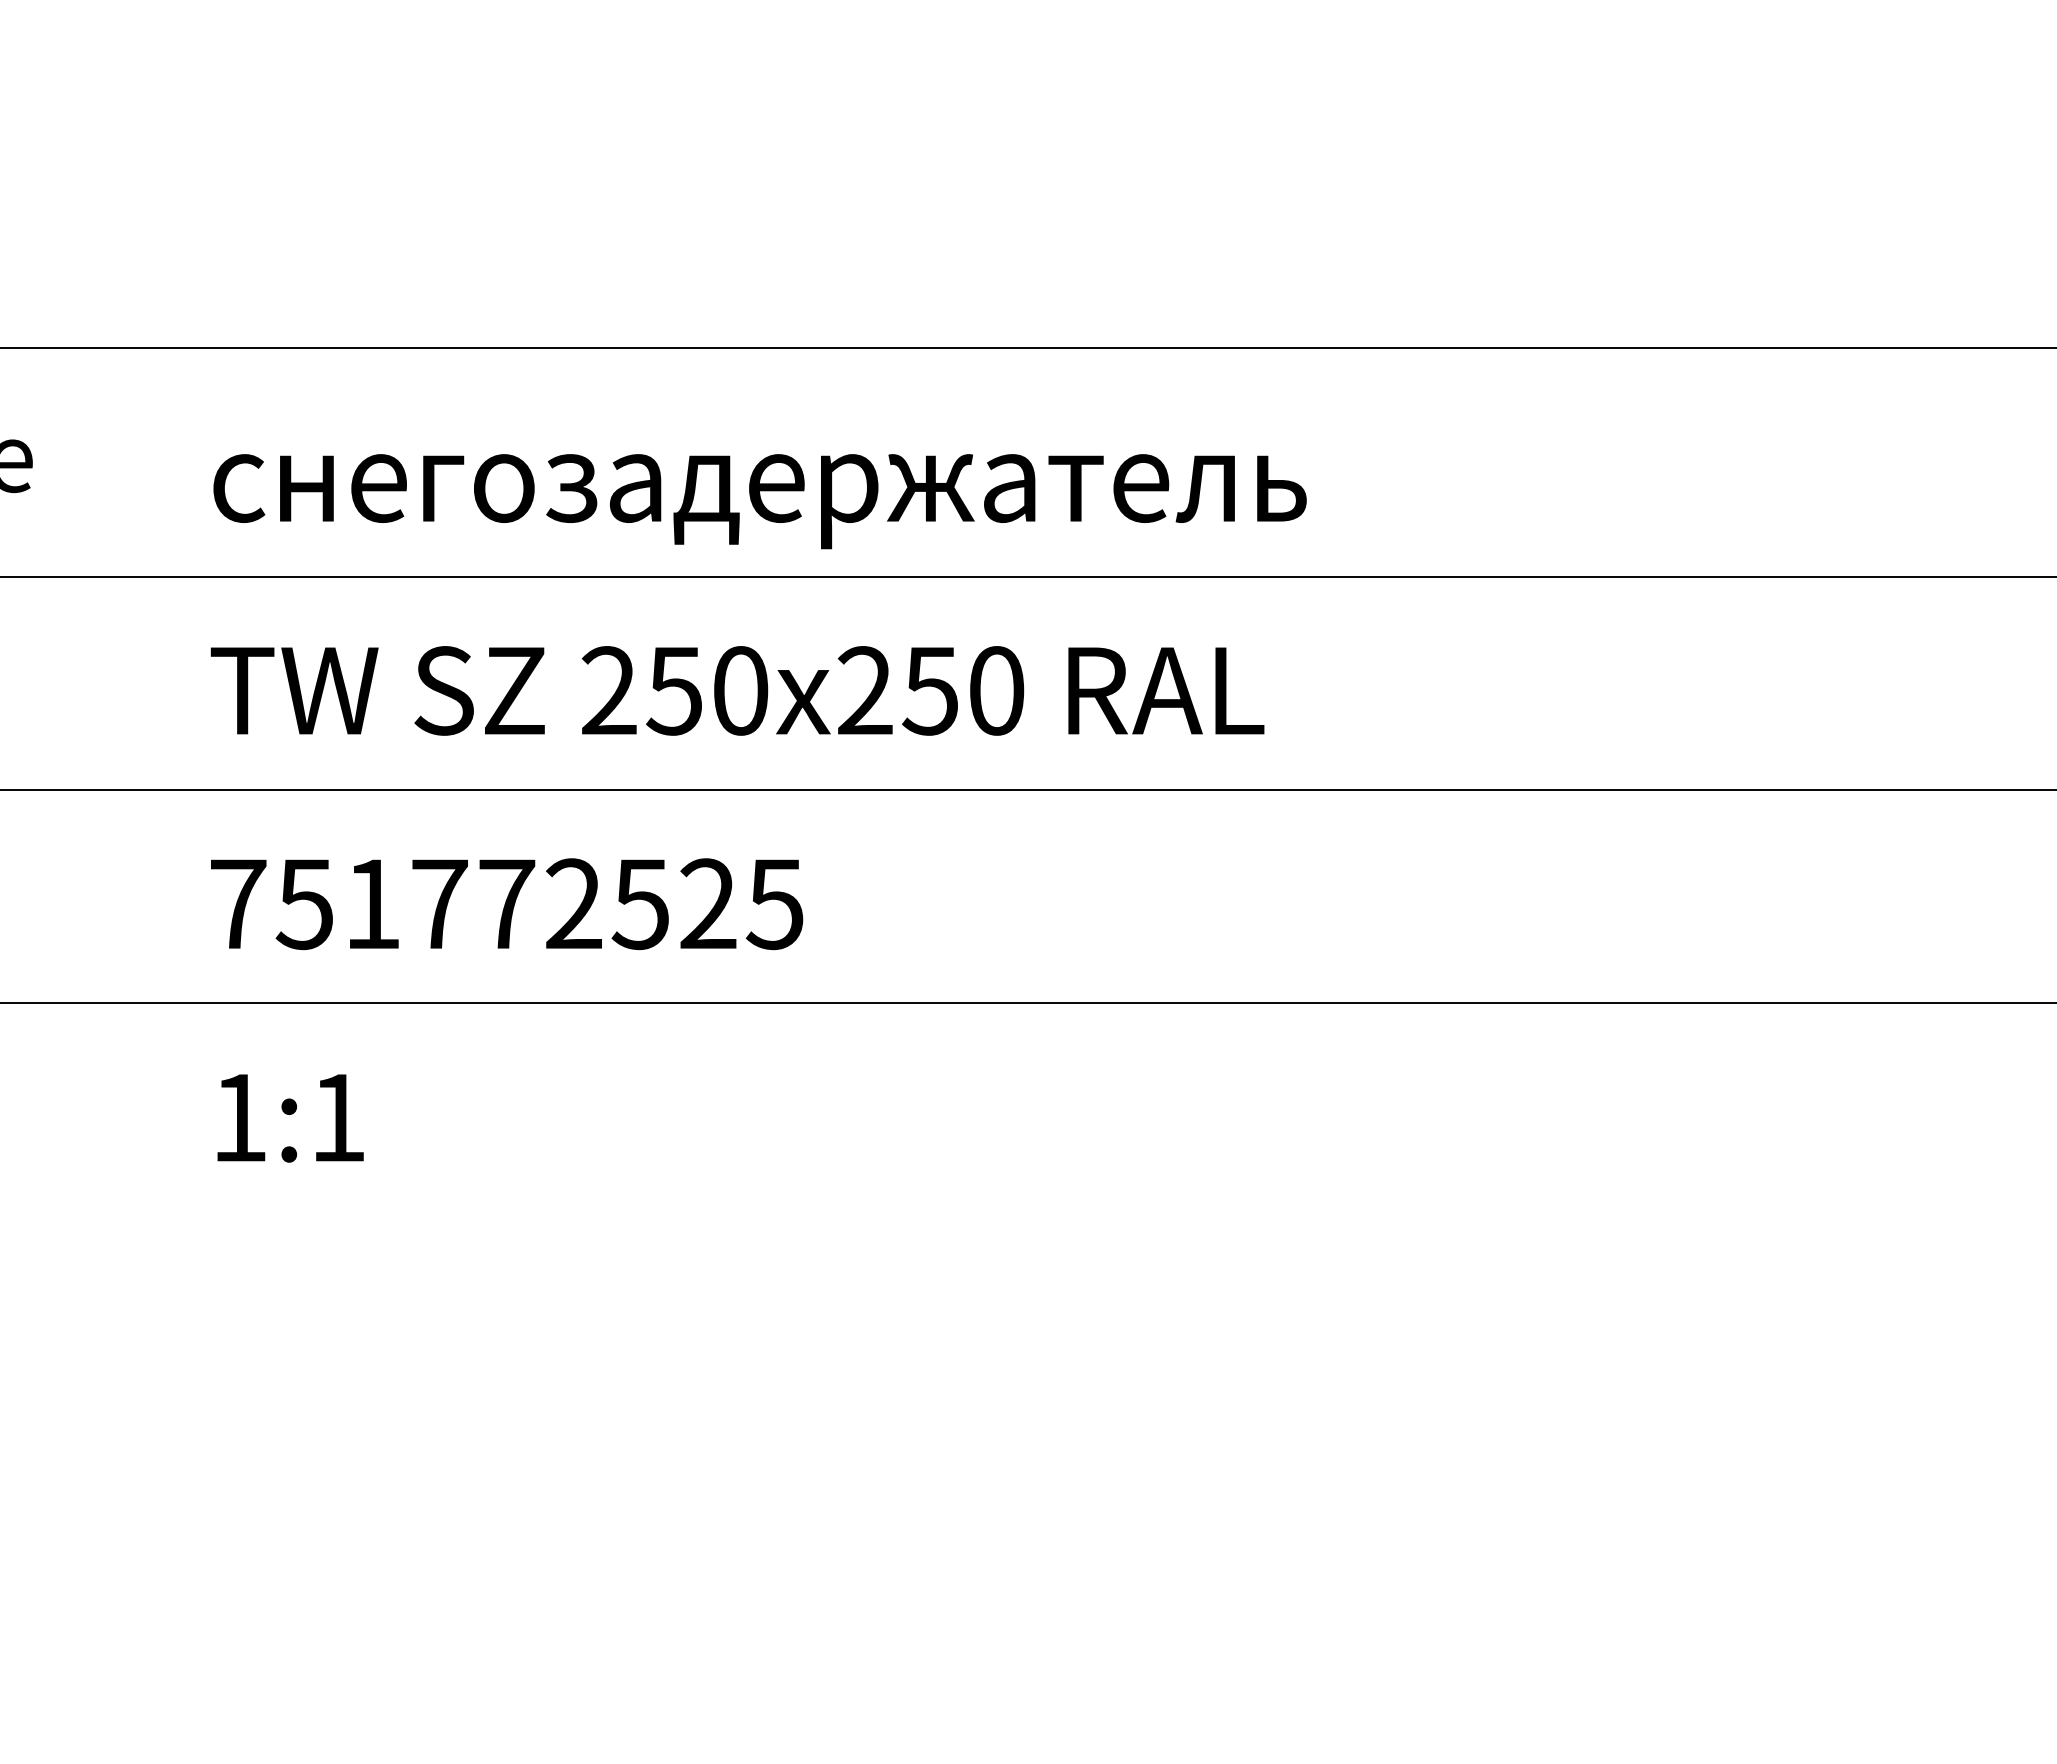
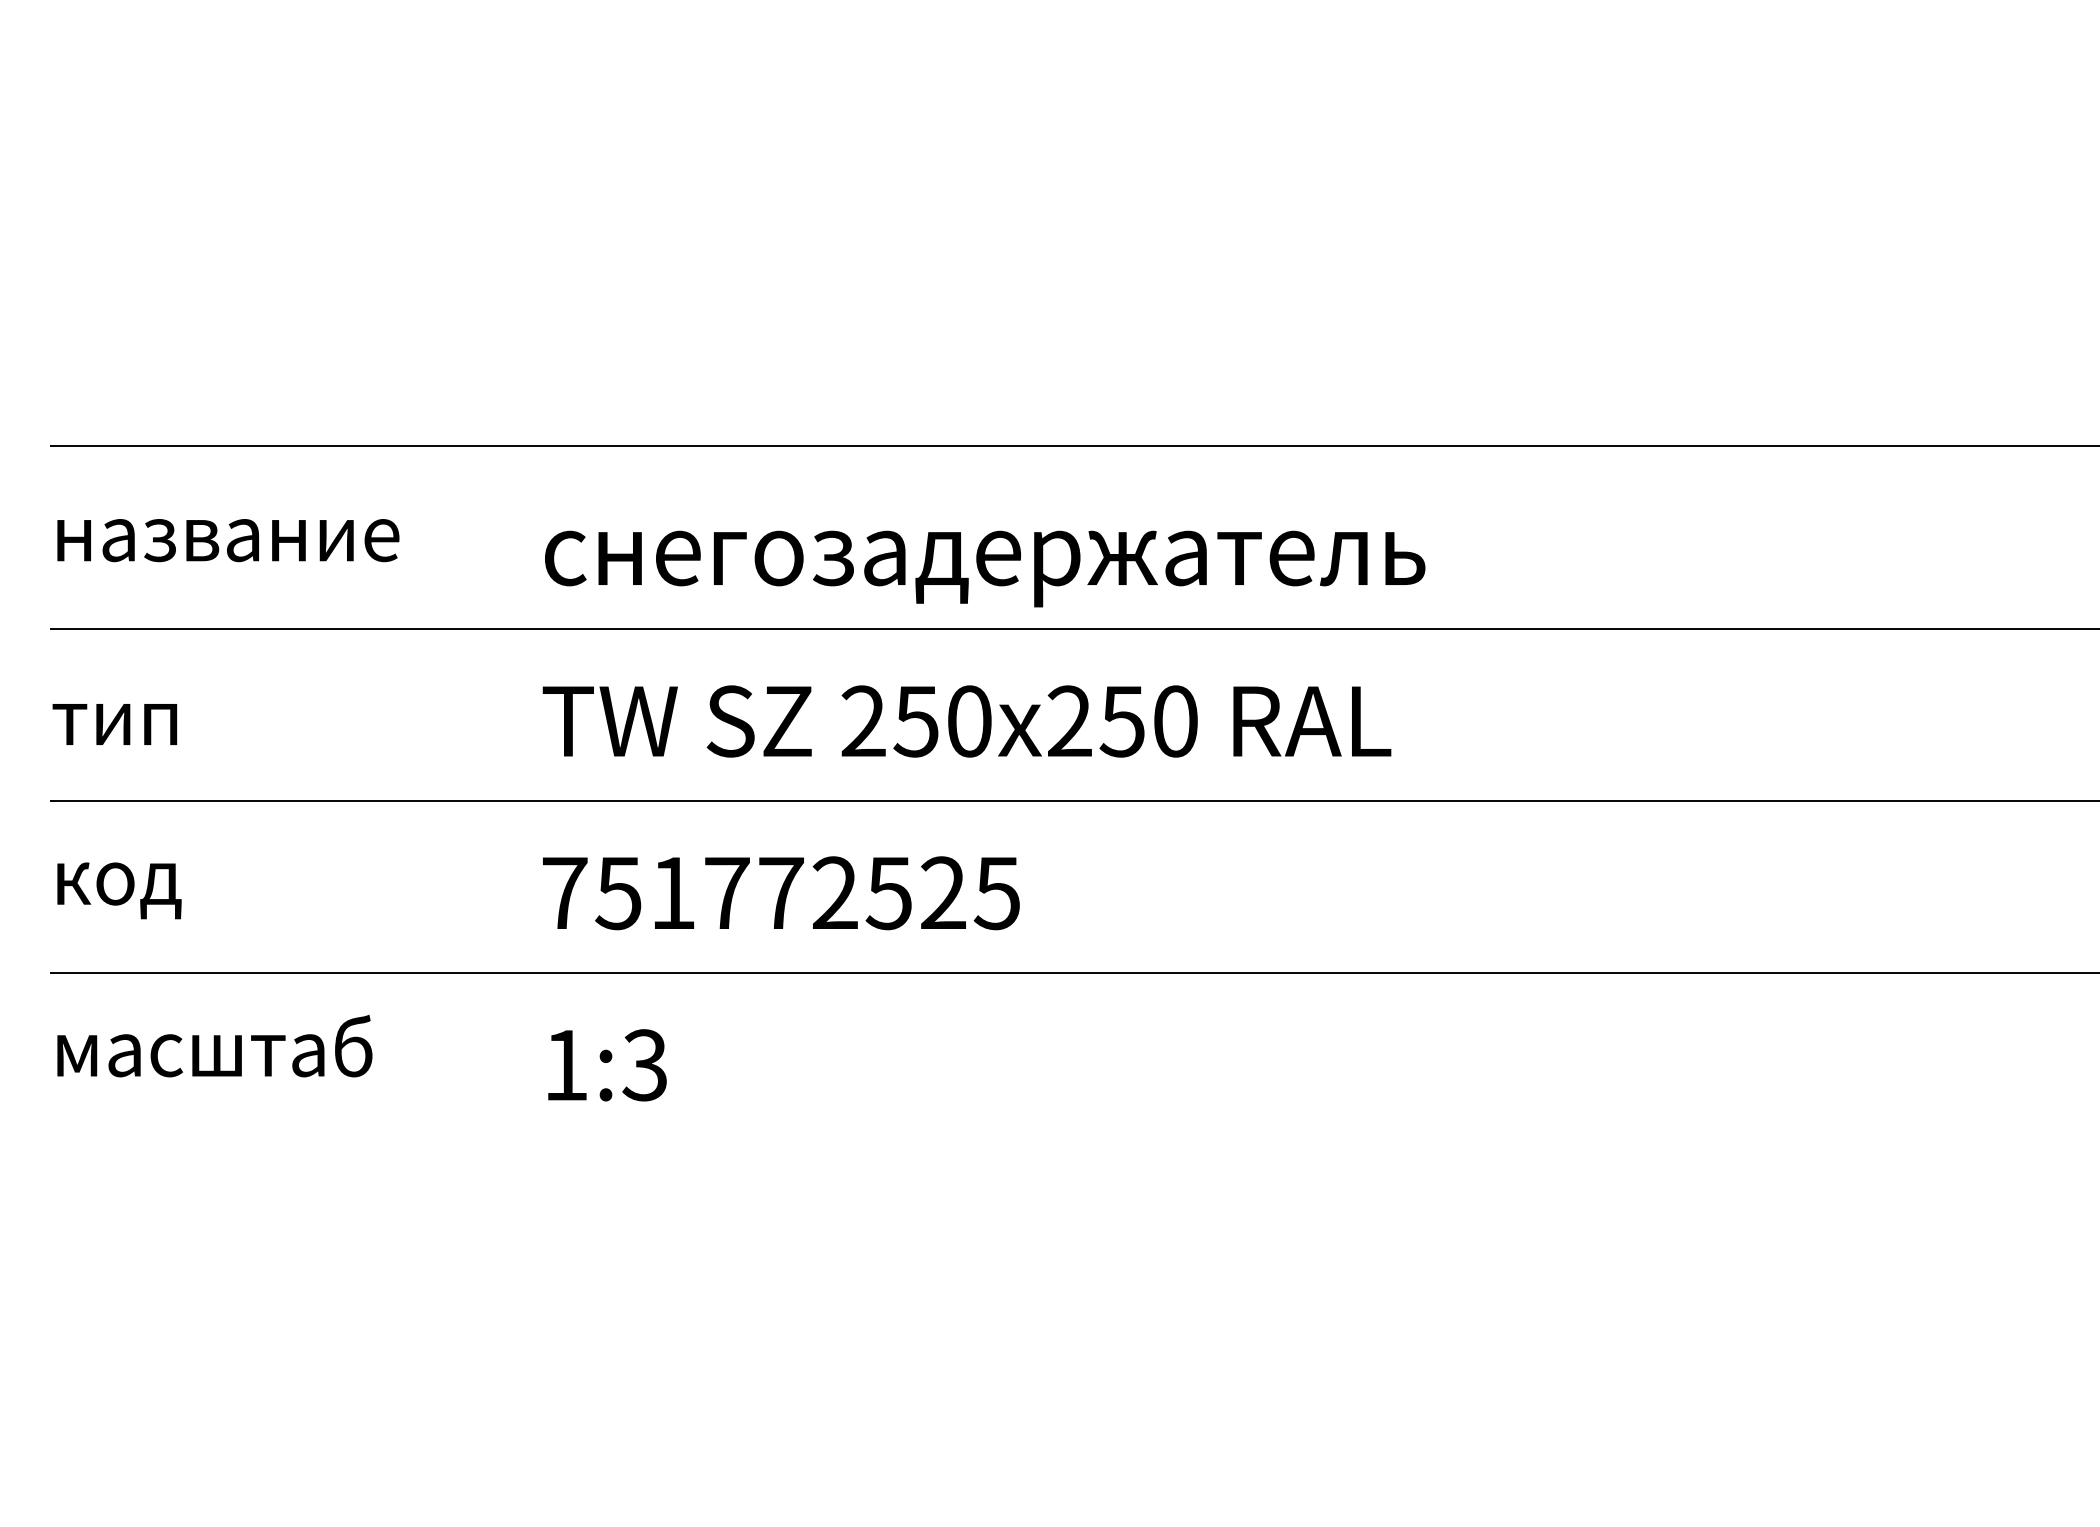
text: (337, 1118) -> (644, 1065), 1:1 -> 1:3

